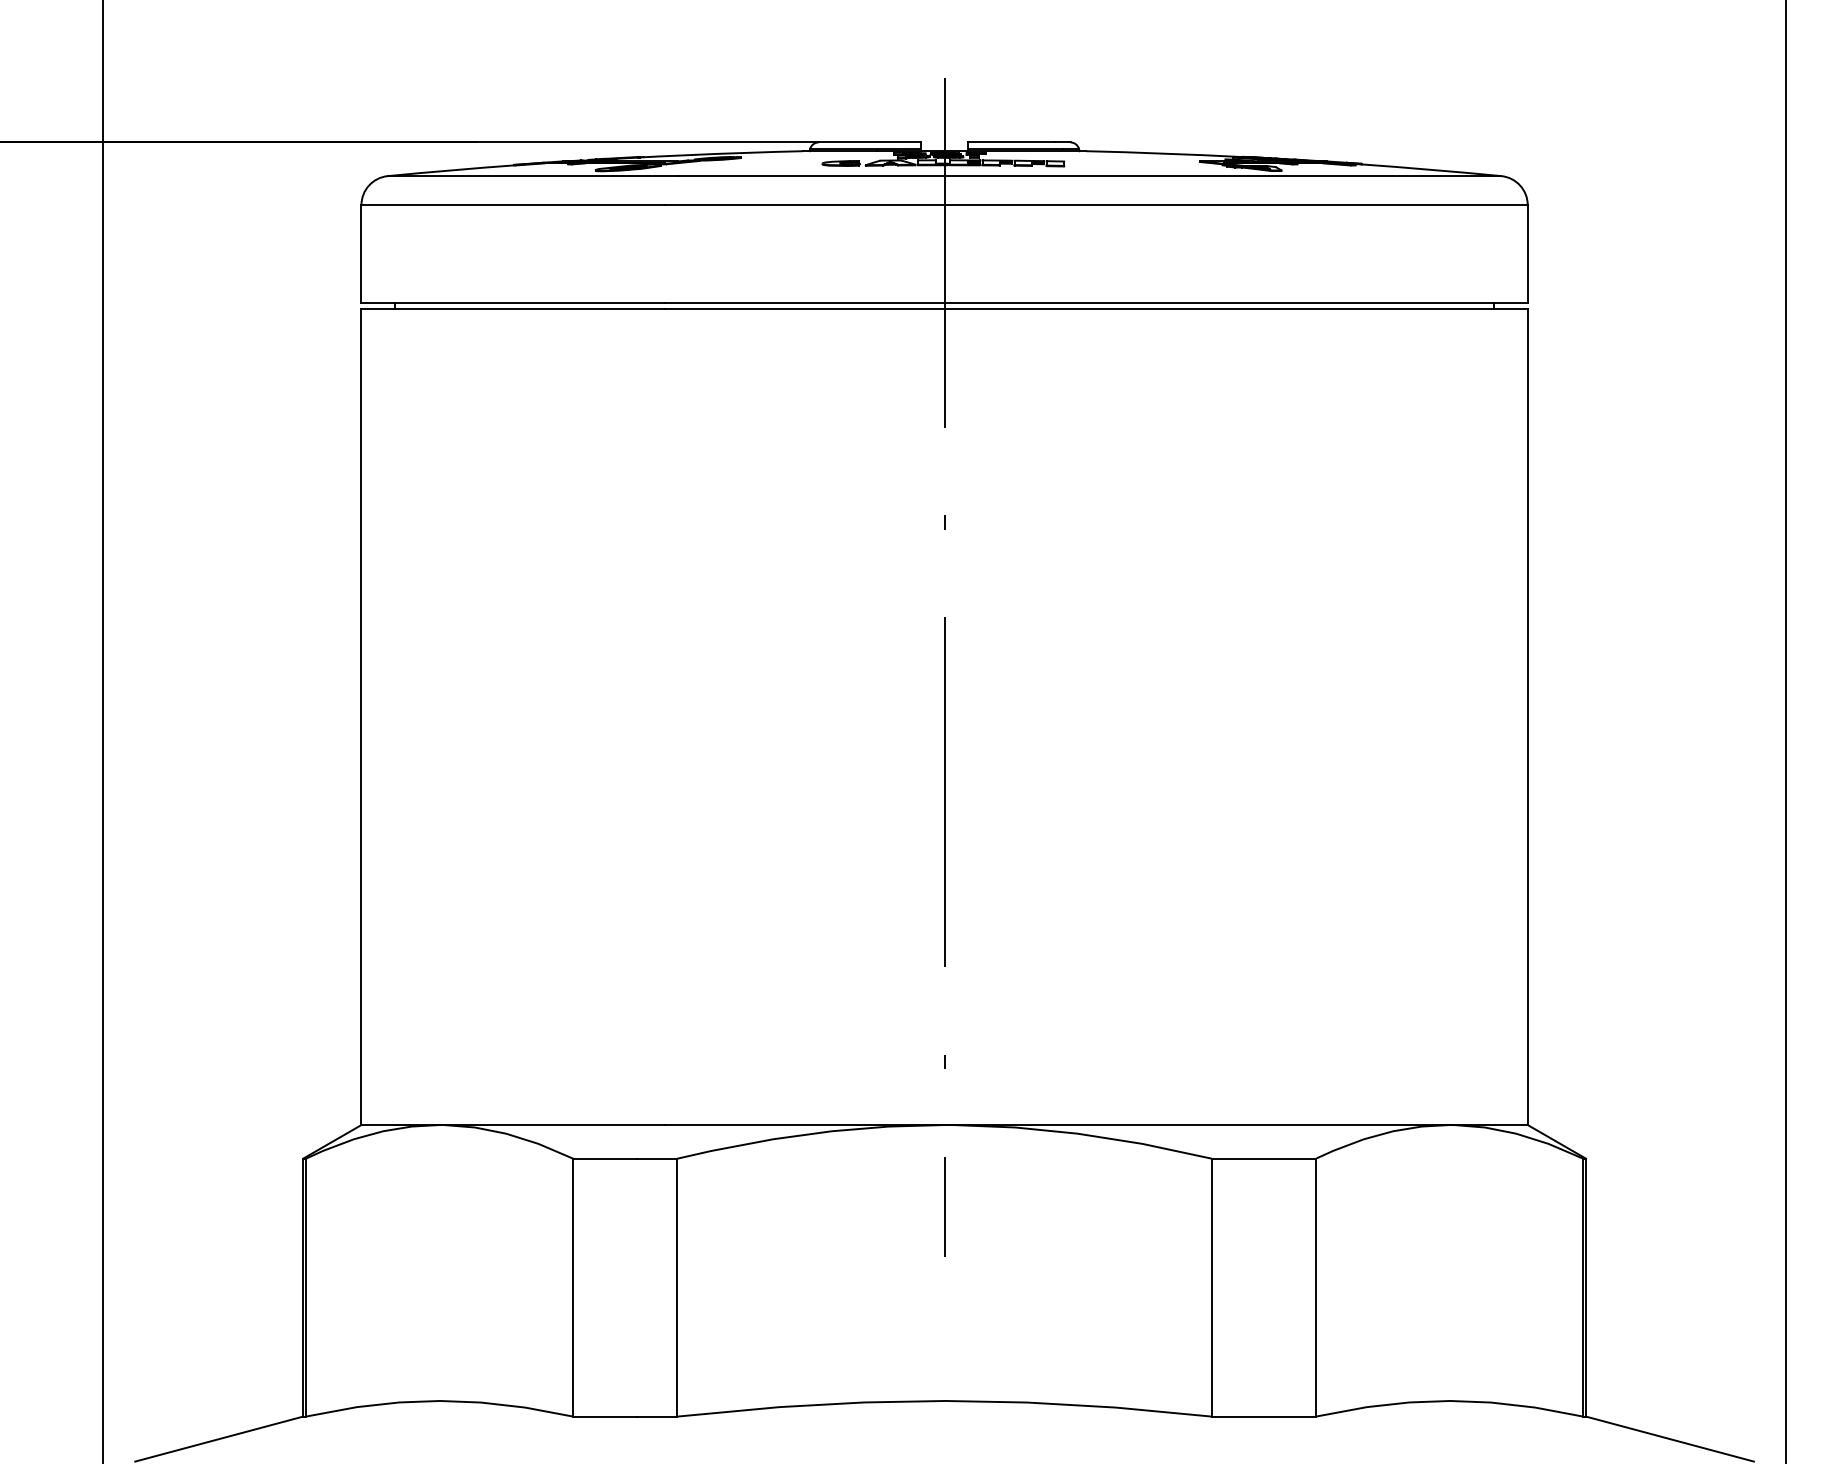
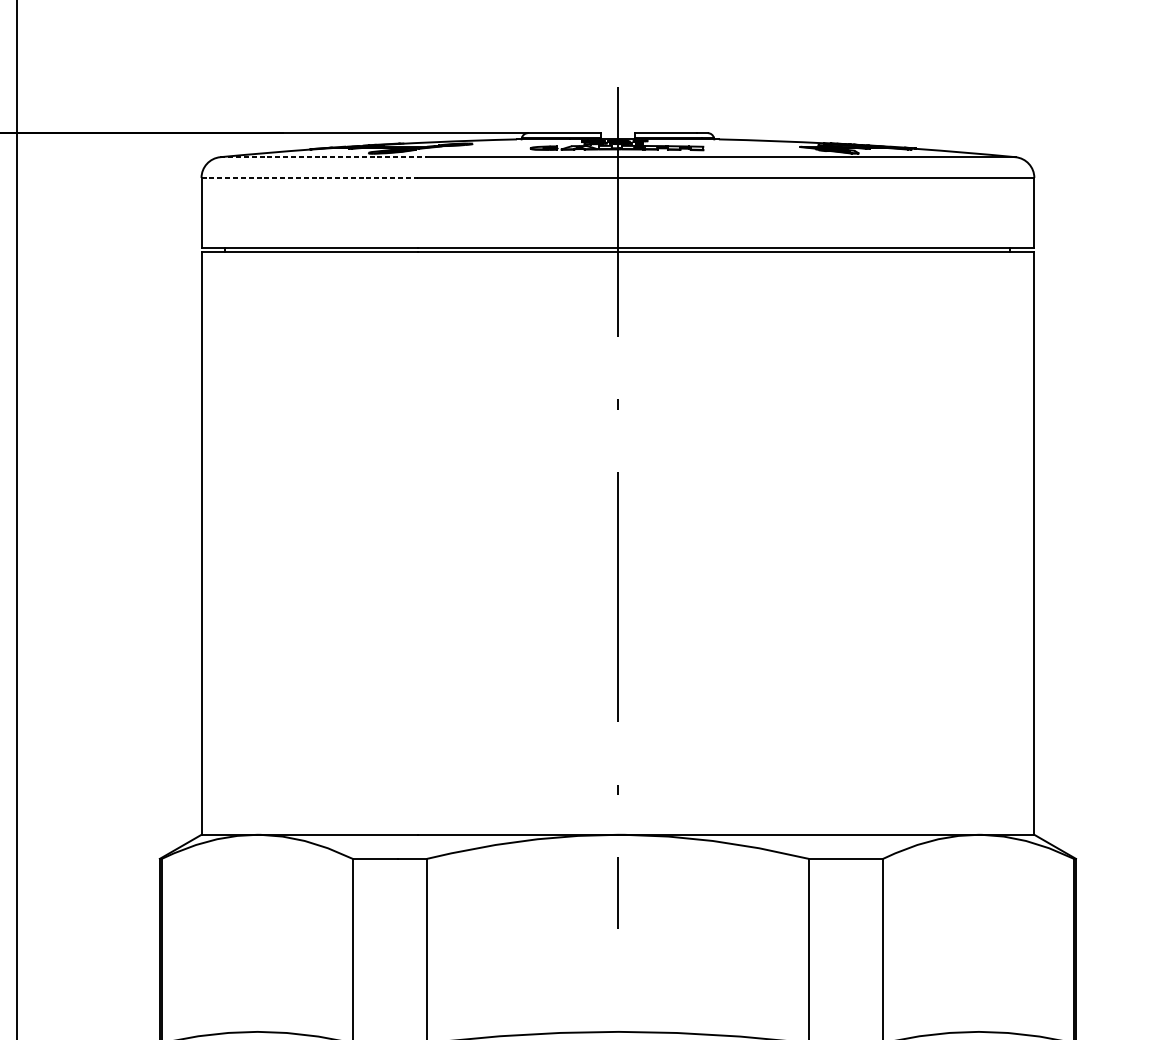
line: (532, 176) -> (323, 157), solid -> dashed
line: (513, 205) -> (310, 178), solid -> dashed

